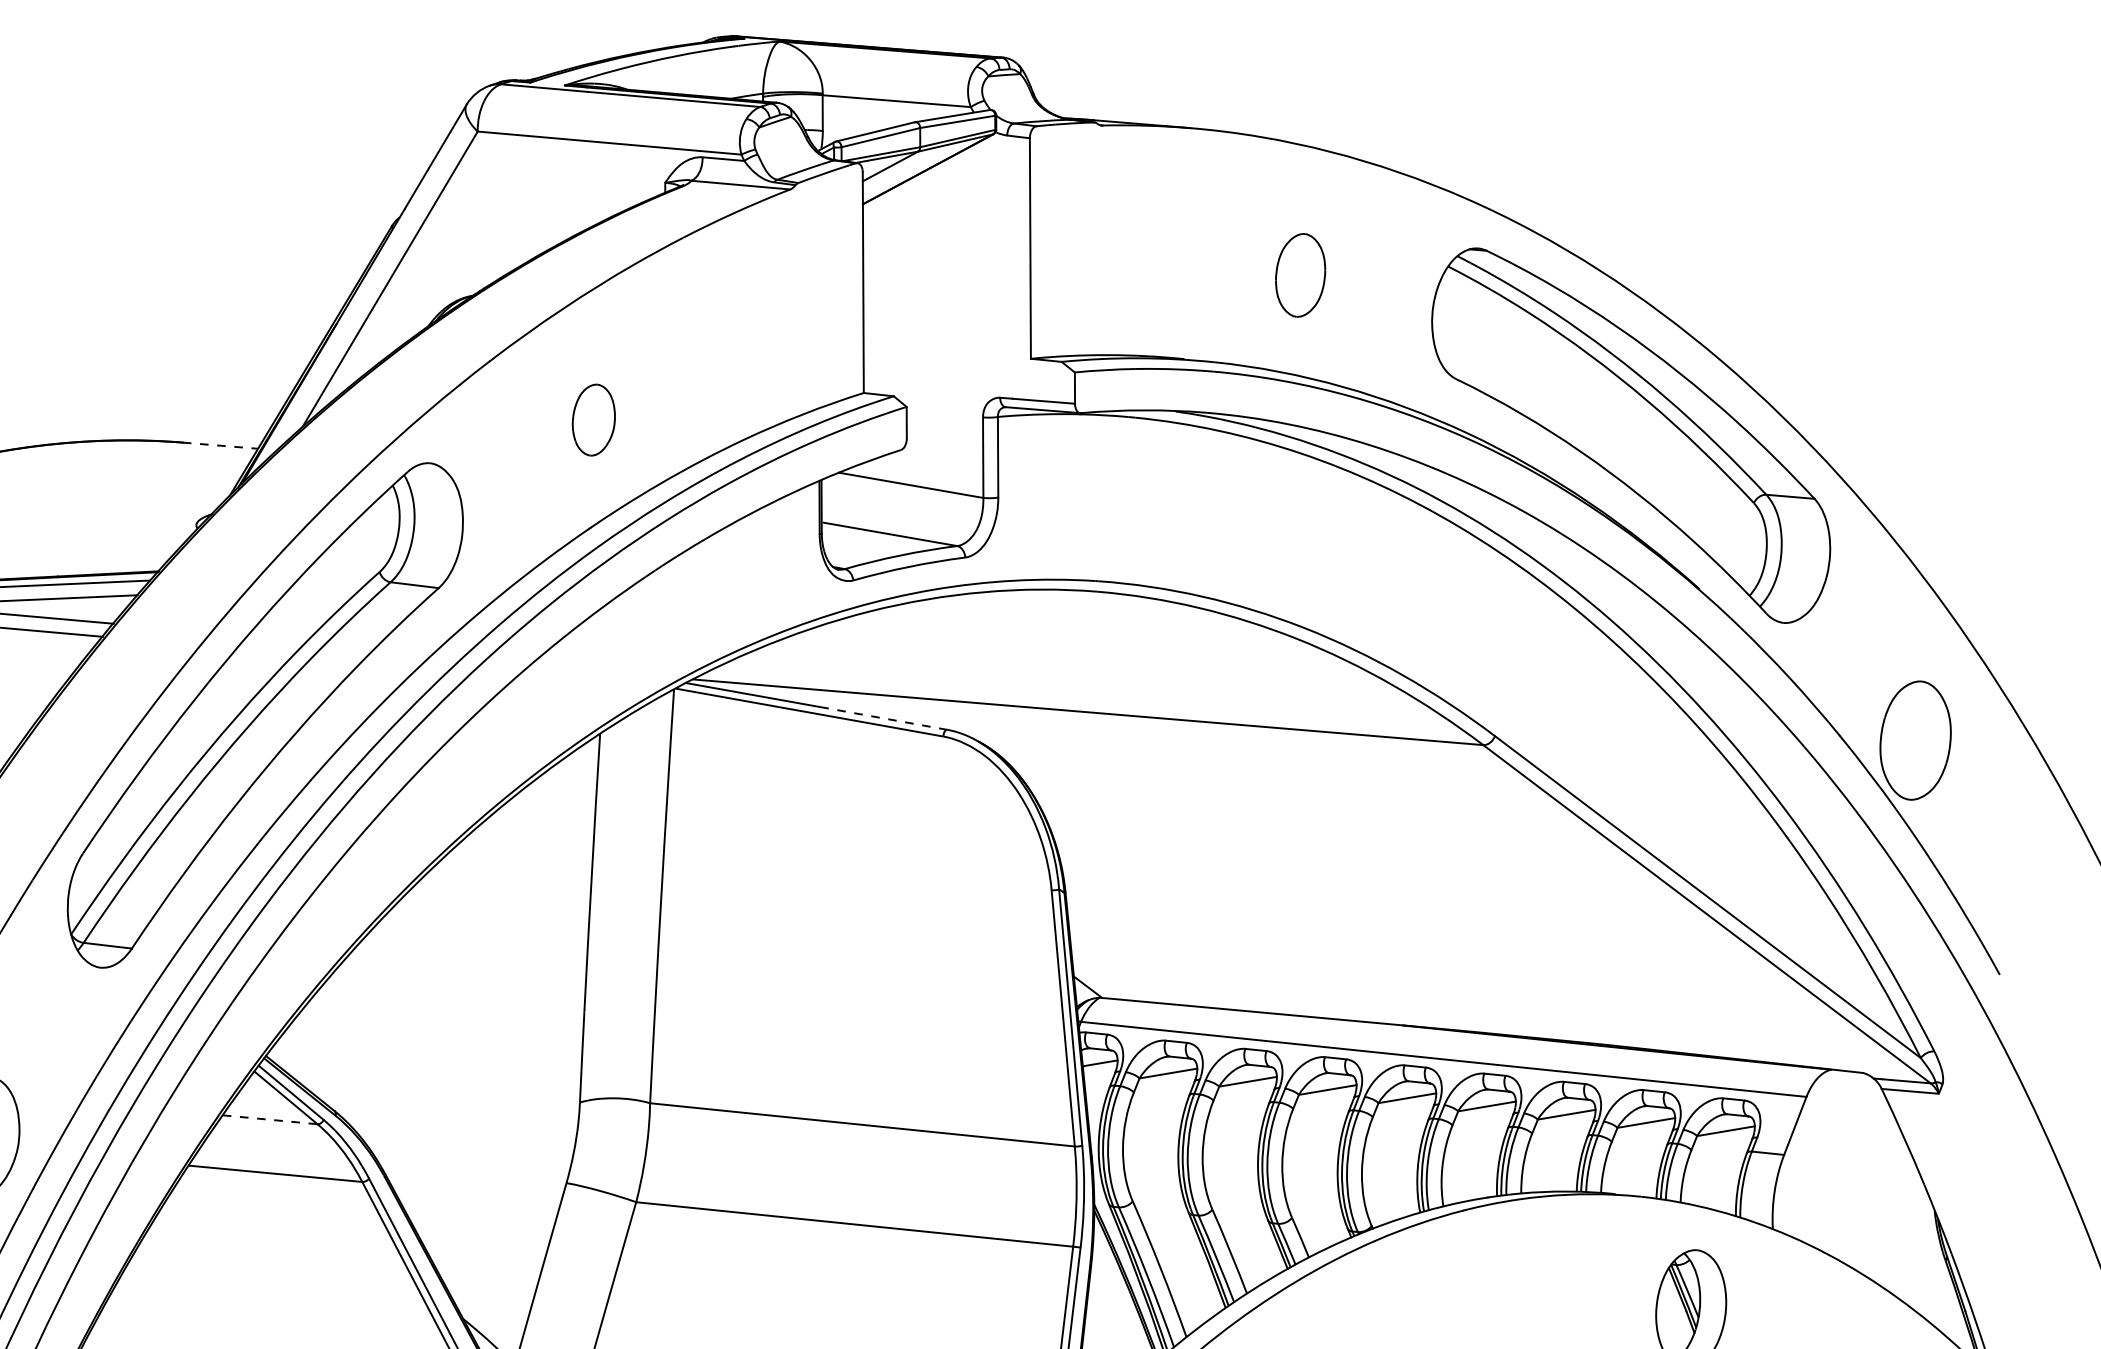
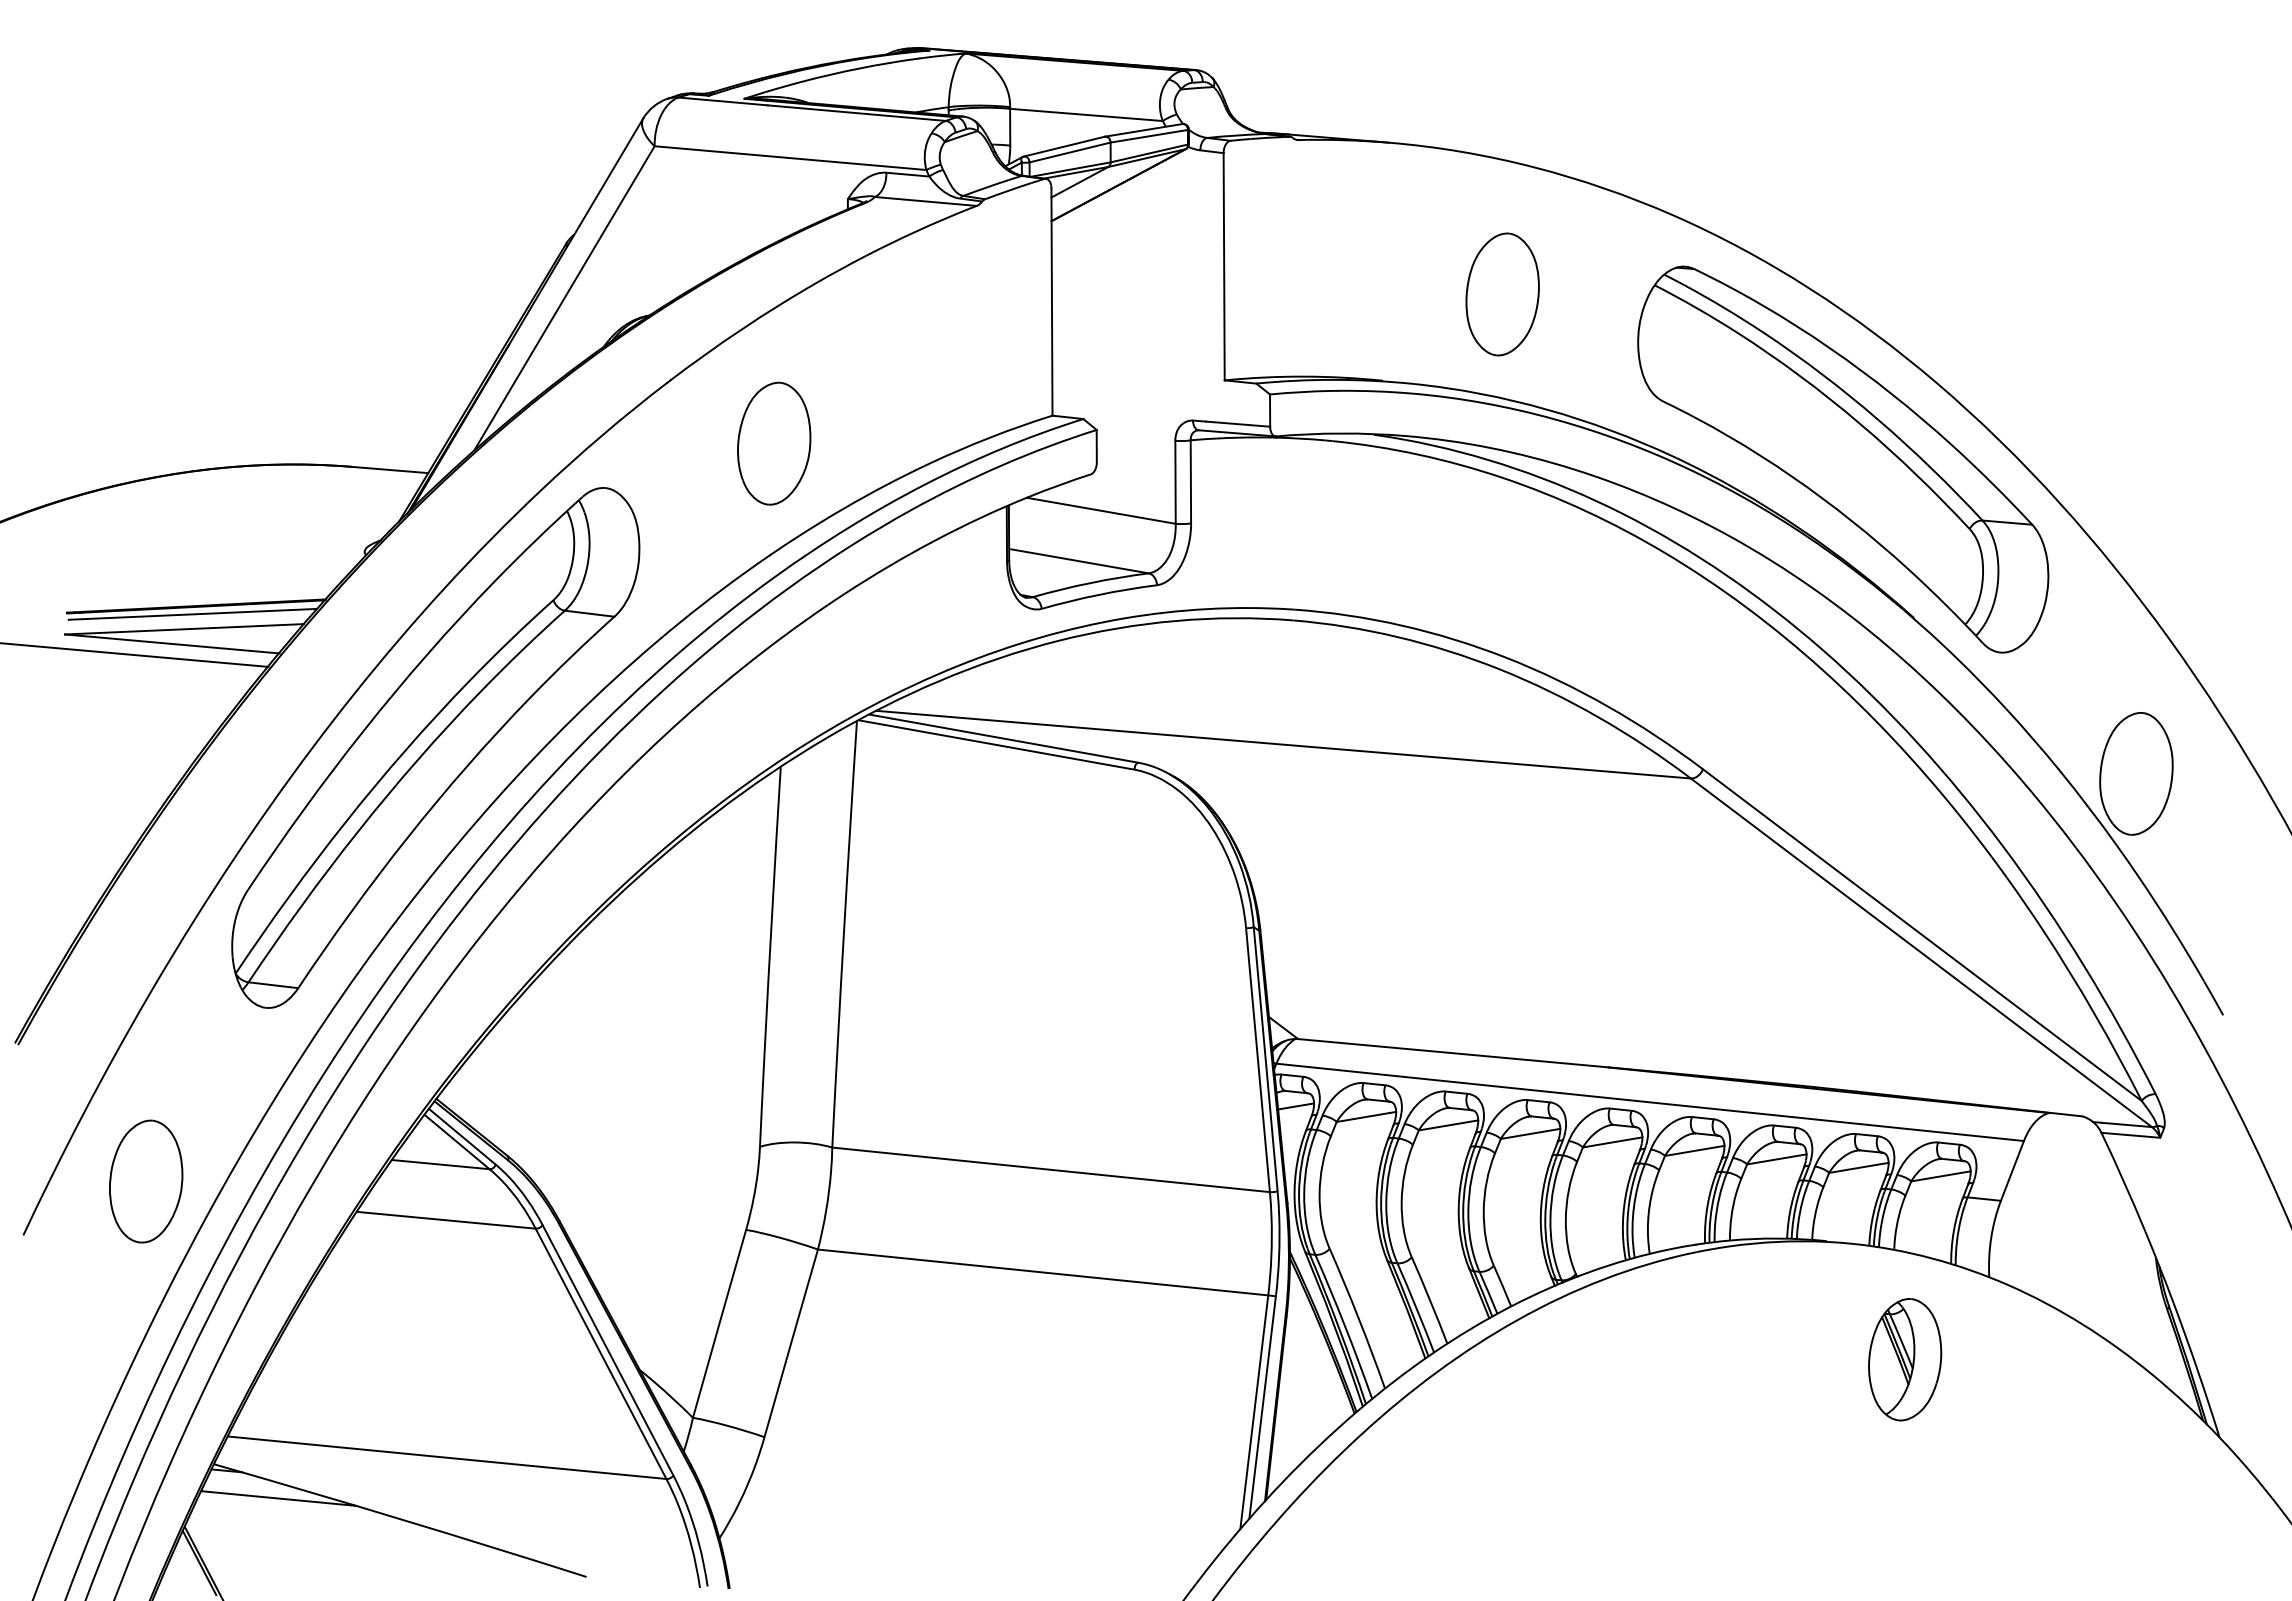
part: (1300, 275) -> (1502, 294), size x1.43
part: (594, 420) -> (774, 443), size x1.67
line: (220, 445) -> (389, 469), dashed -> solid
line: (889, 718) -> (1078, 751), dashed -> solid
line: (270, 1119) -> (441, 1164), dashed -> solid

